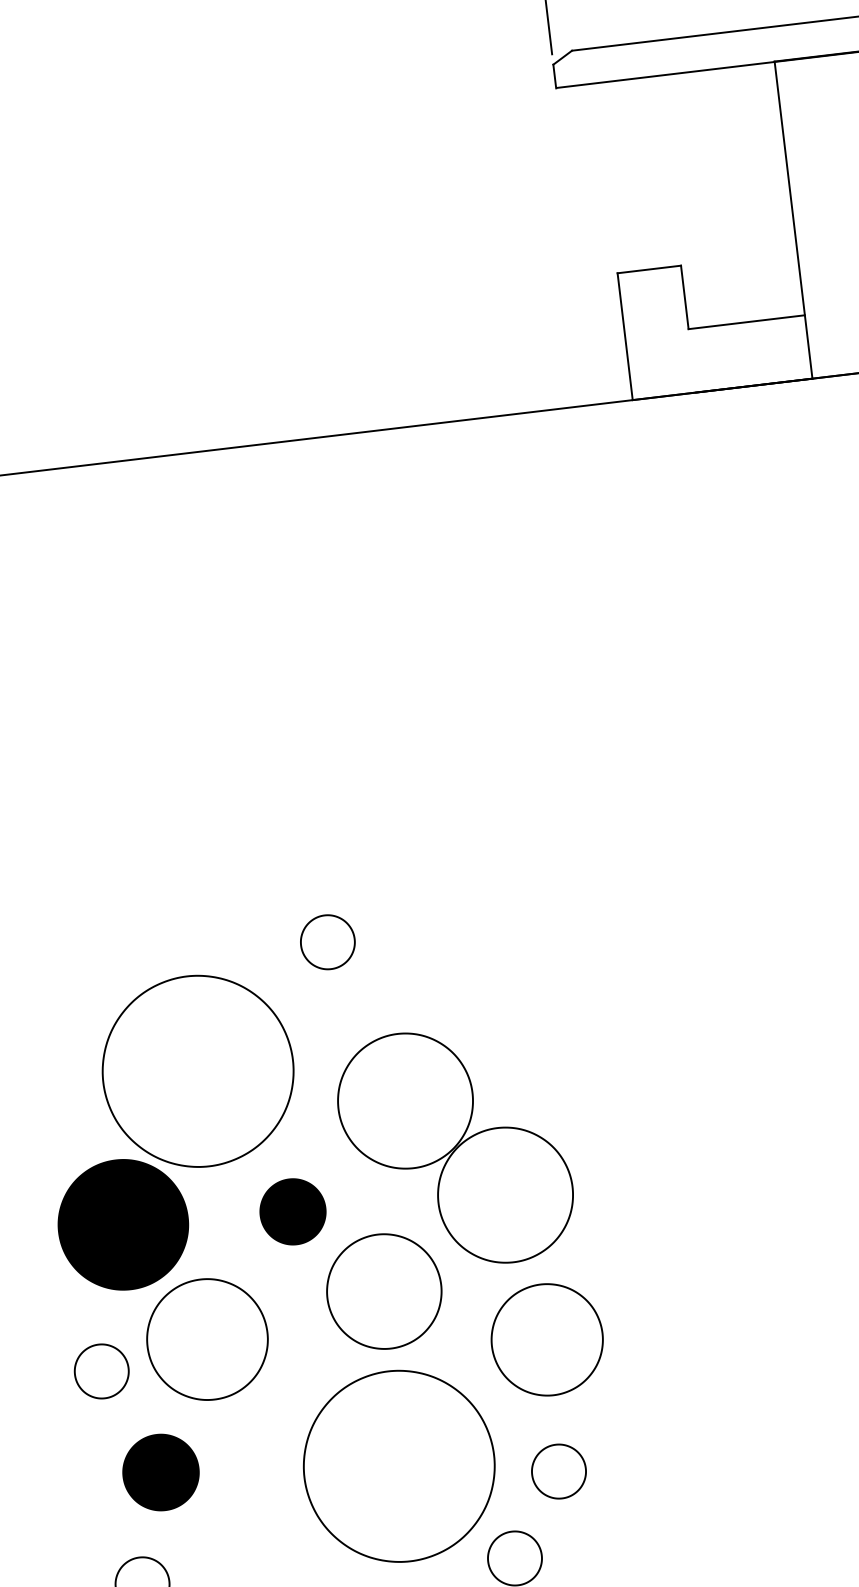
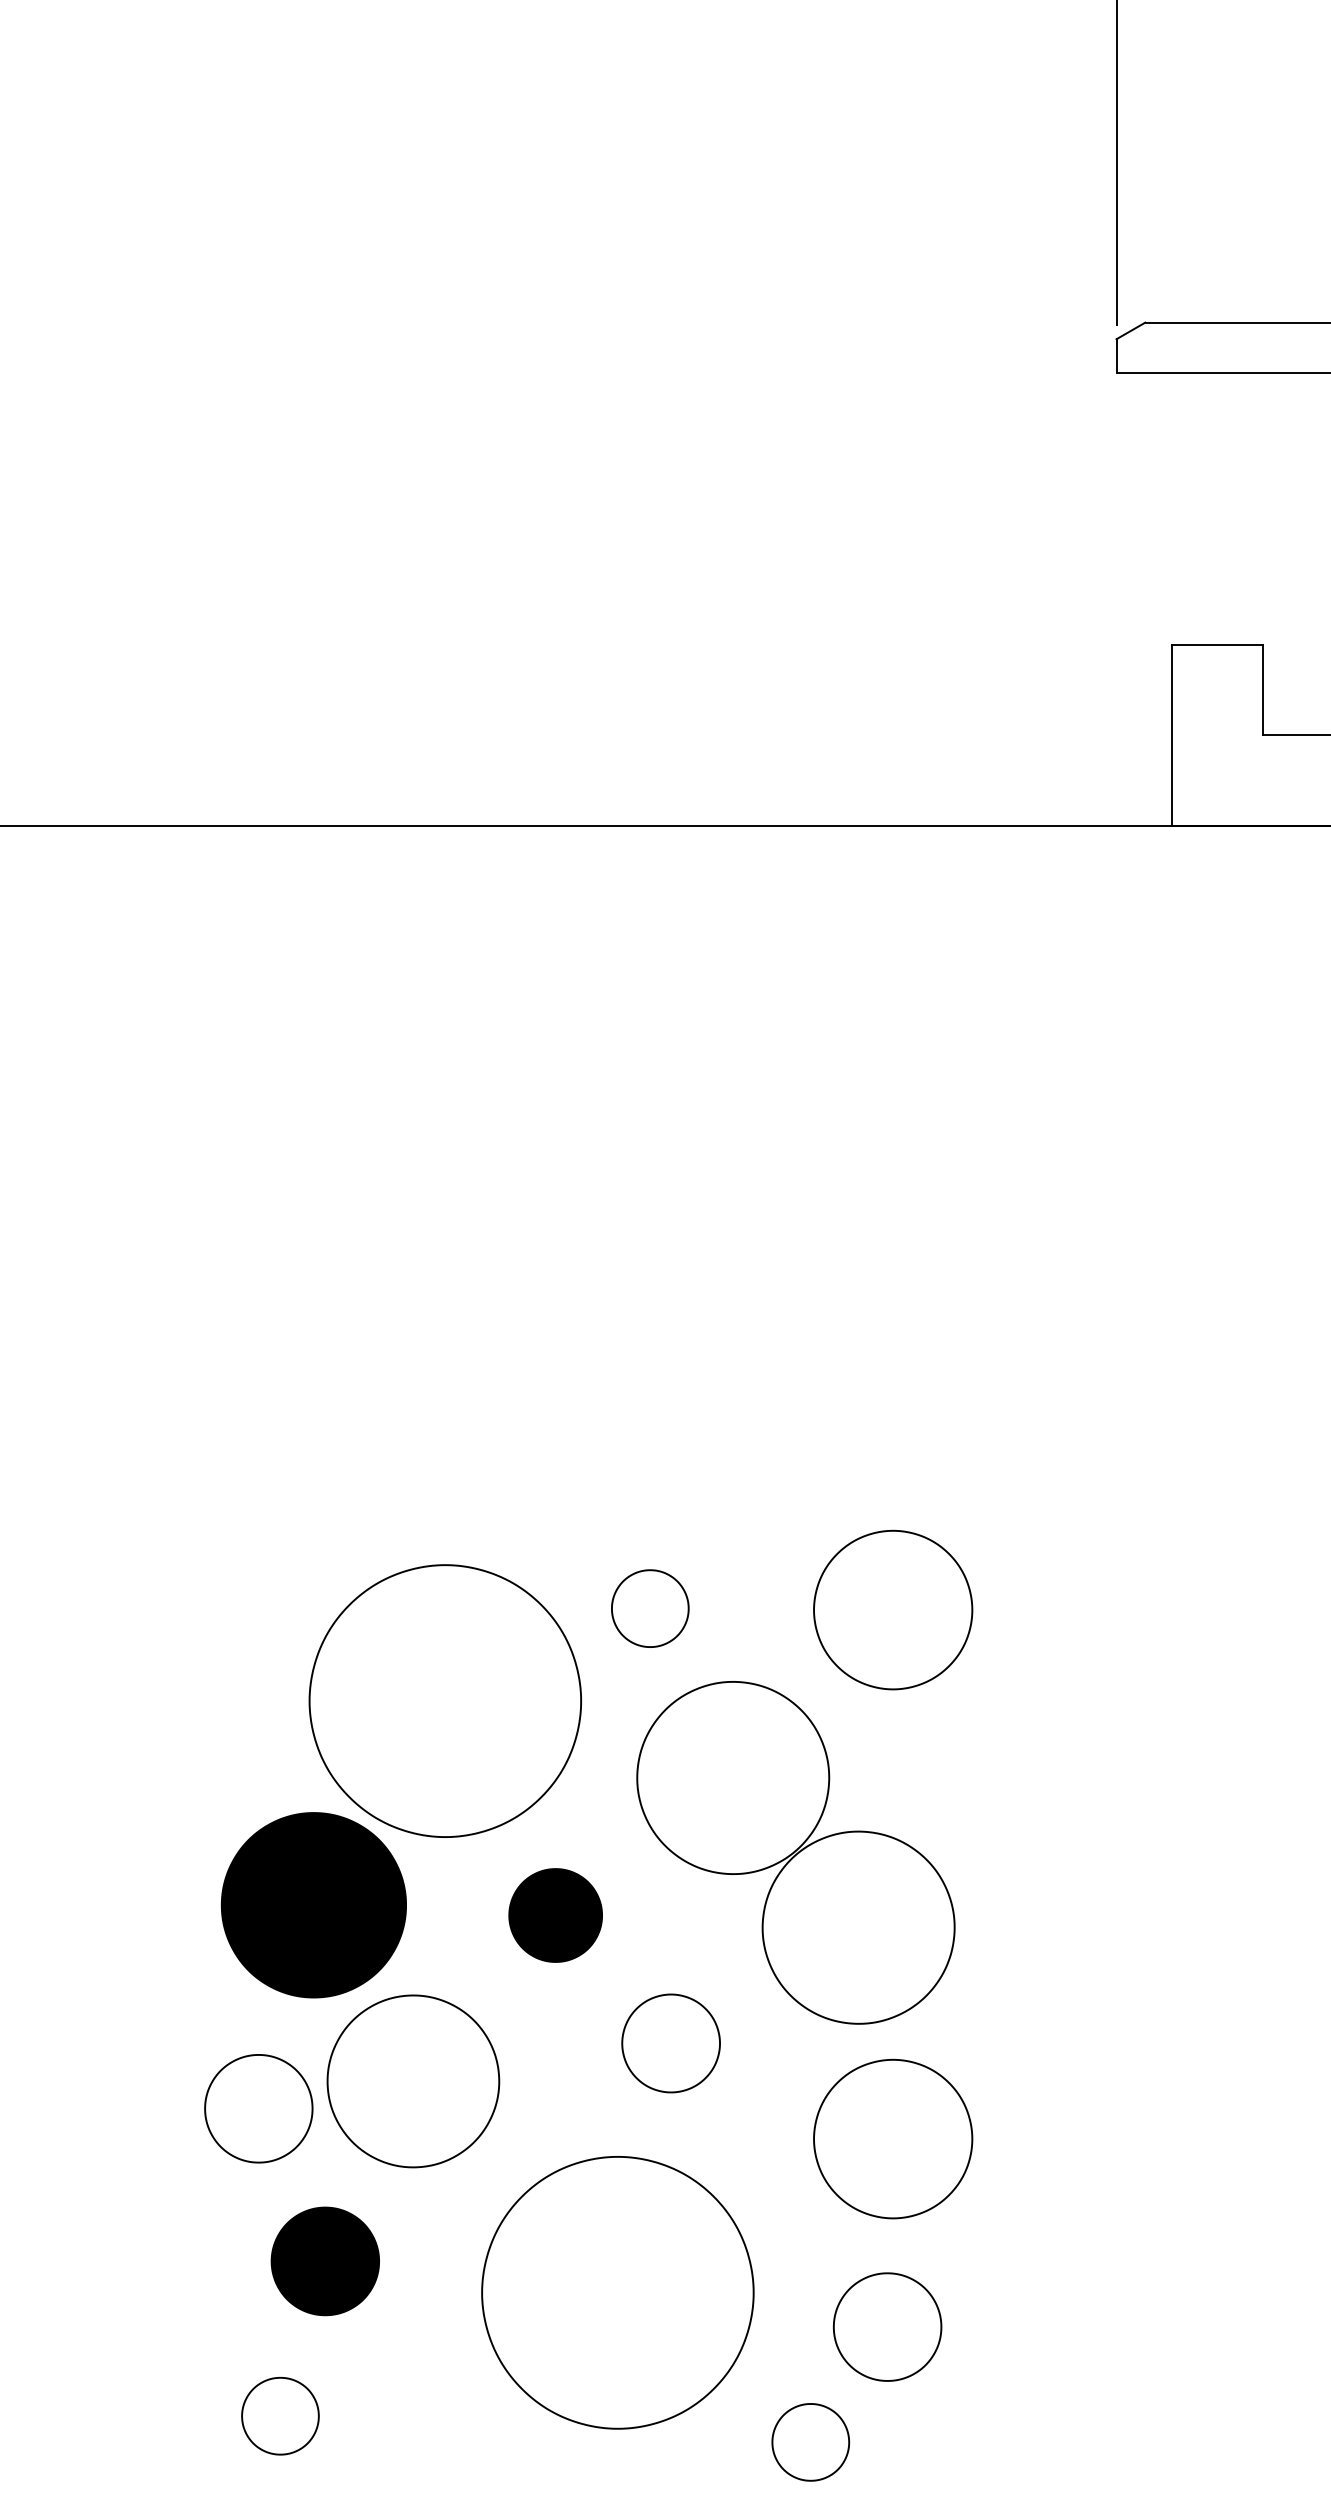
part: (328, 942) -> (650, 1608), moved
part: (503, 970) -> (893, 1609), added
part: (383, 1291) -> (670, 2043), size x0.6
part: (101, 1371) -> (258, 2108), size x1.4
part: (398, 1466) -> (617, 2292), moved
part: (558, 1471) -> (887, 2326), size x1.4

